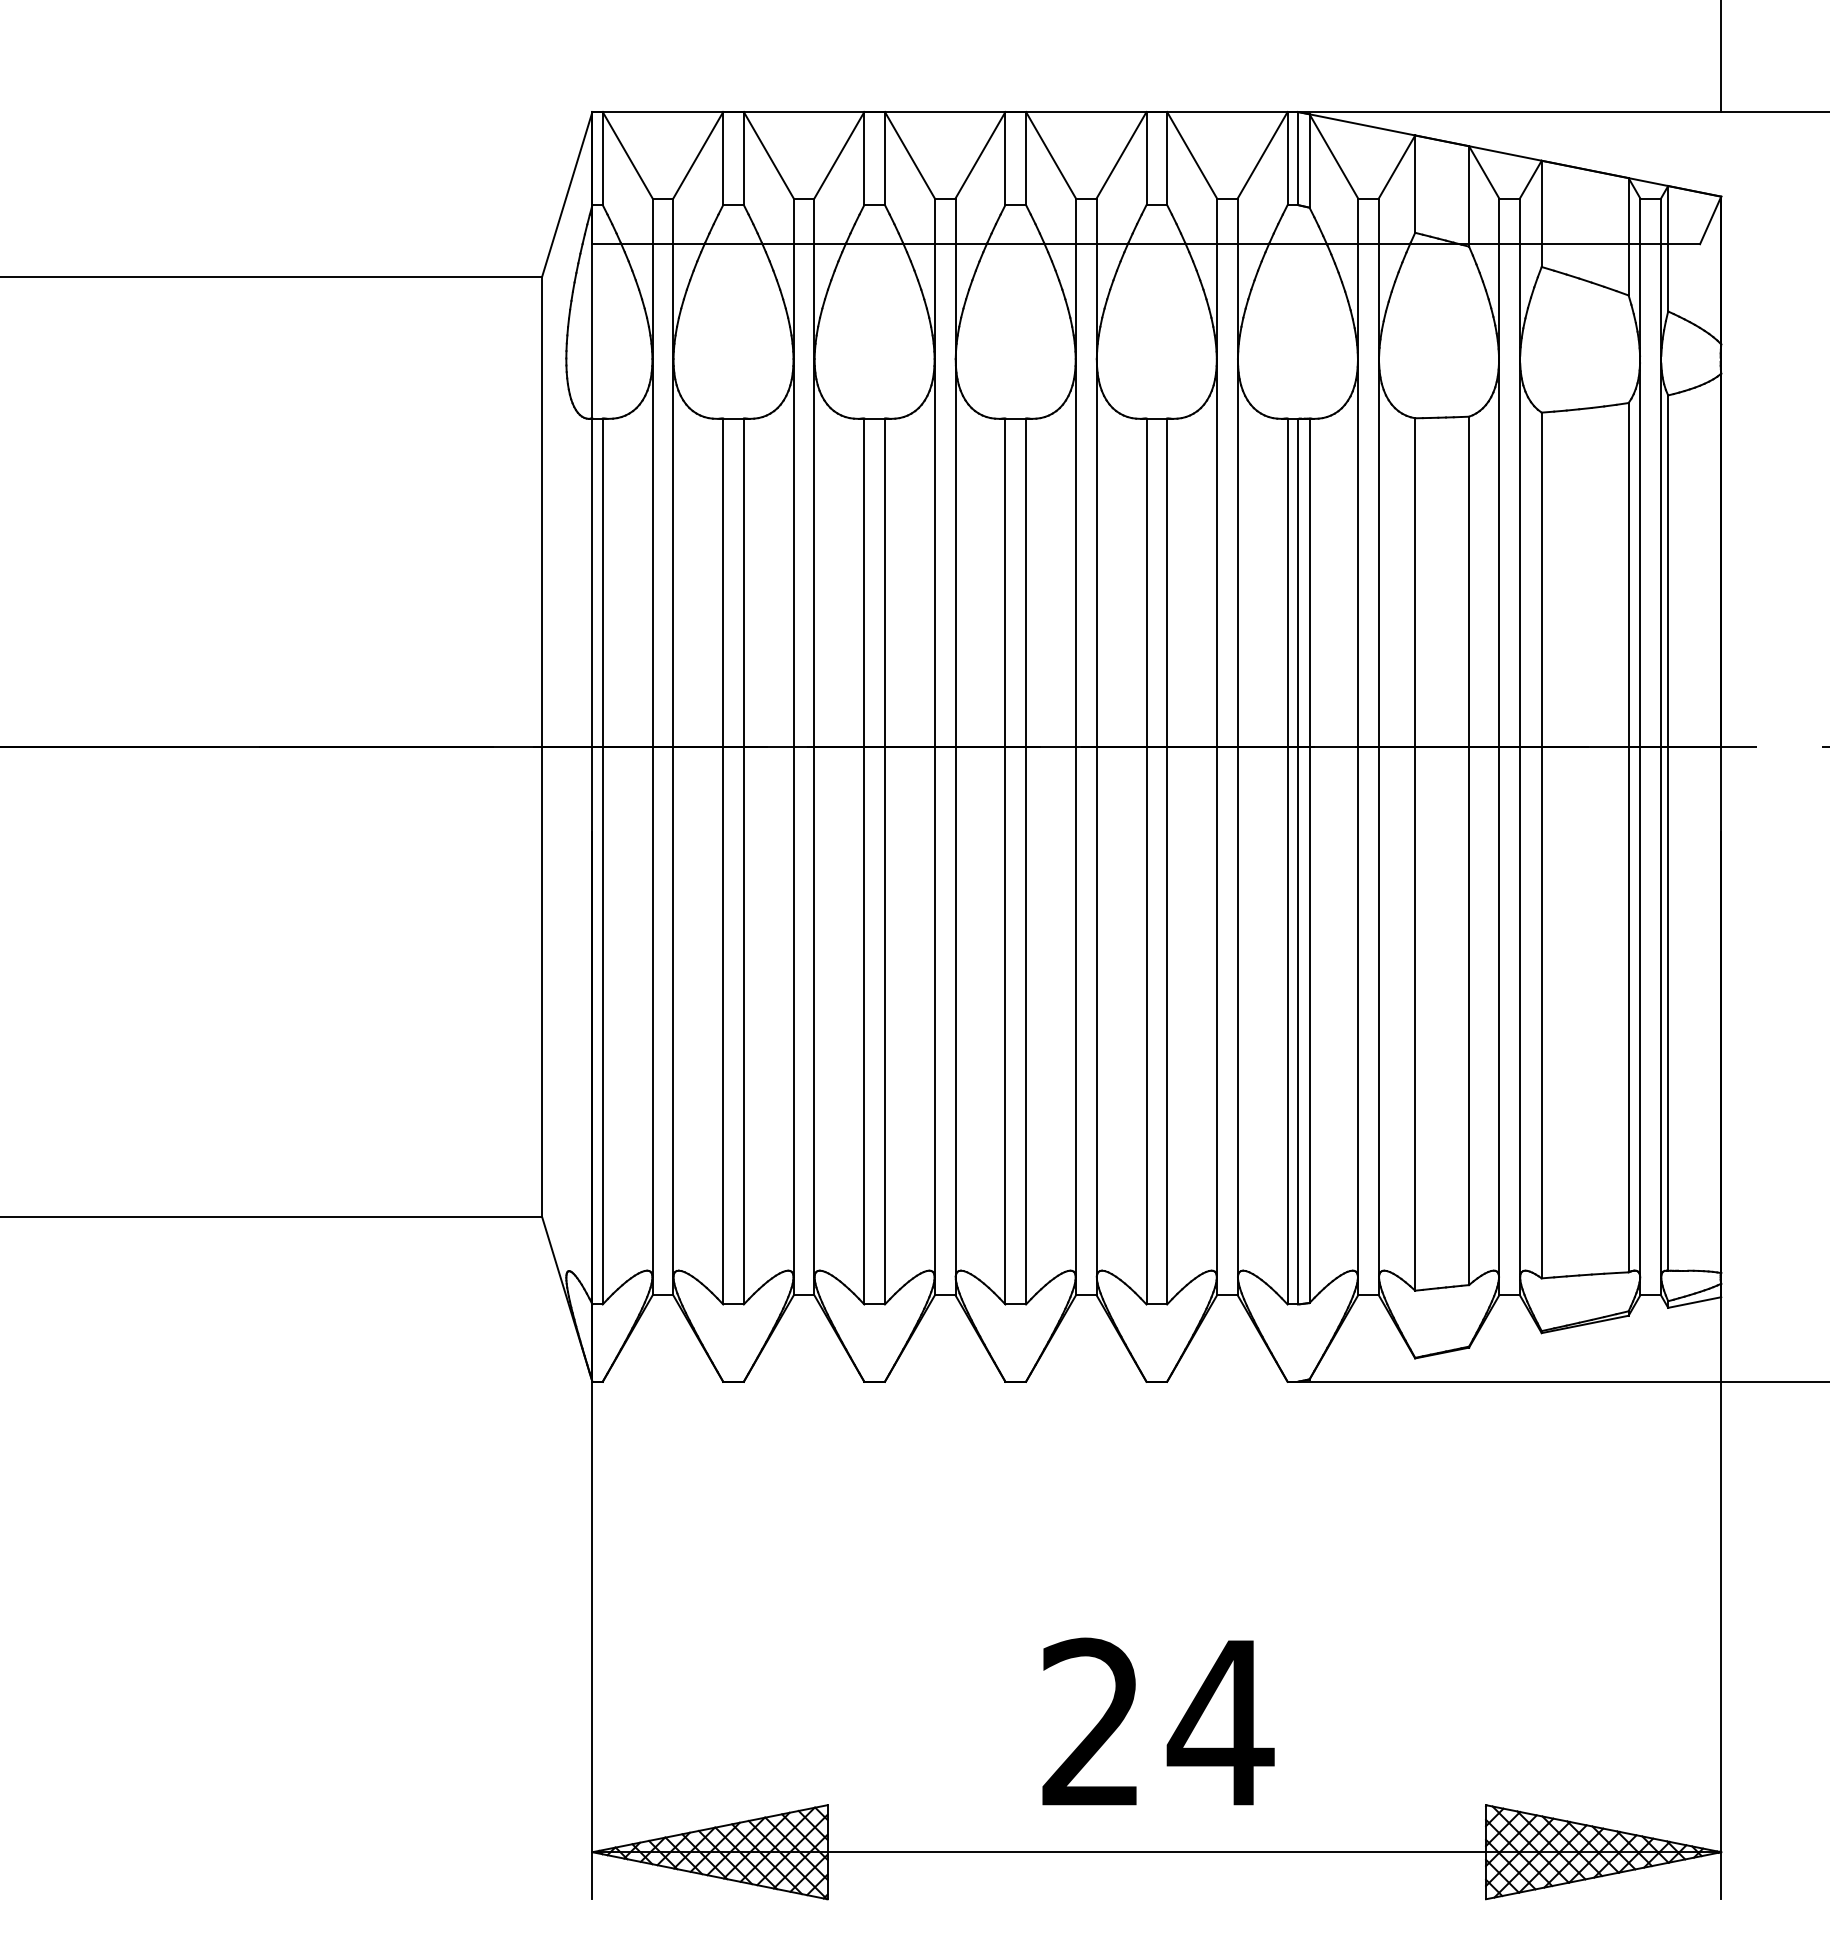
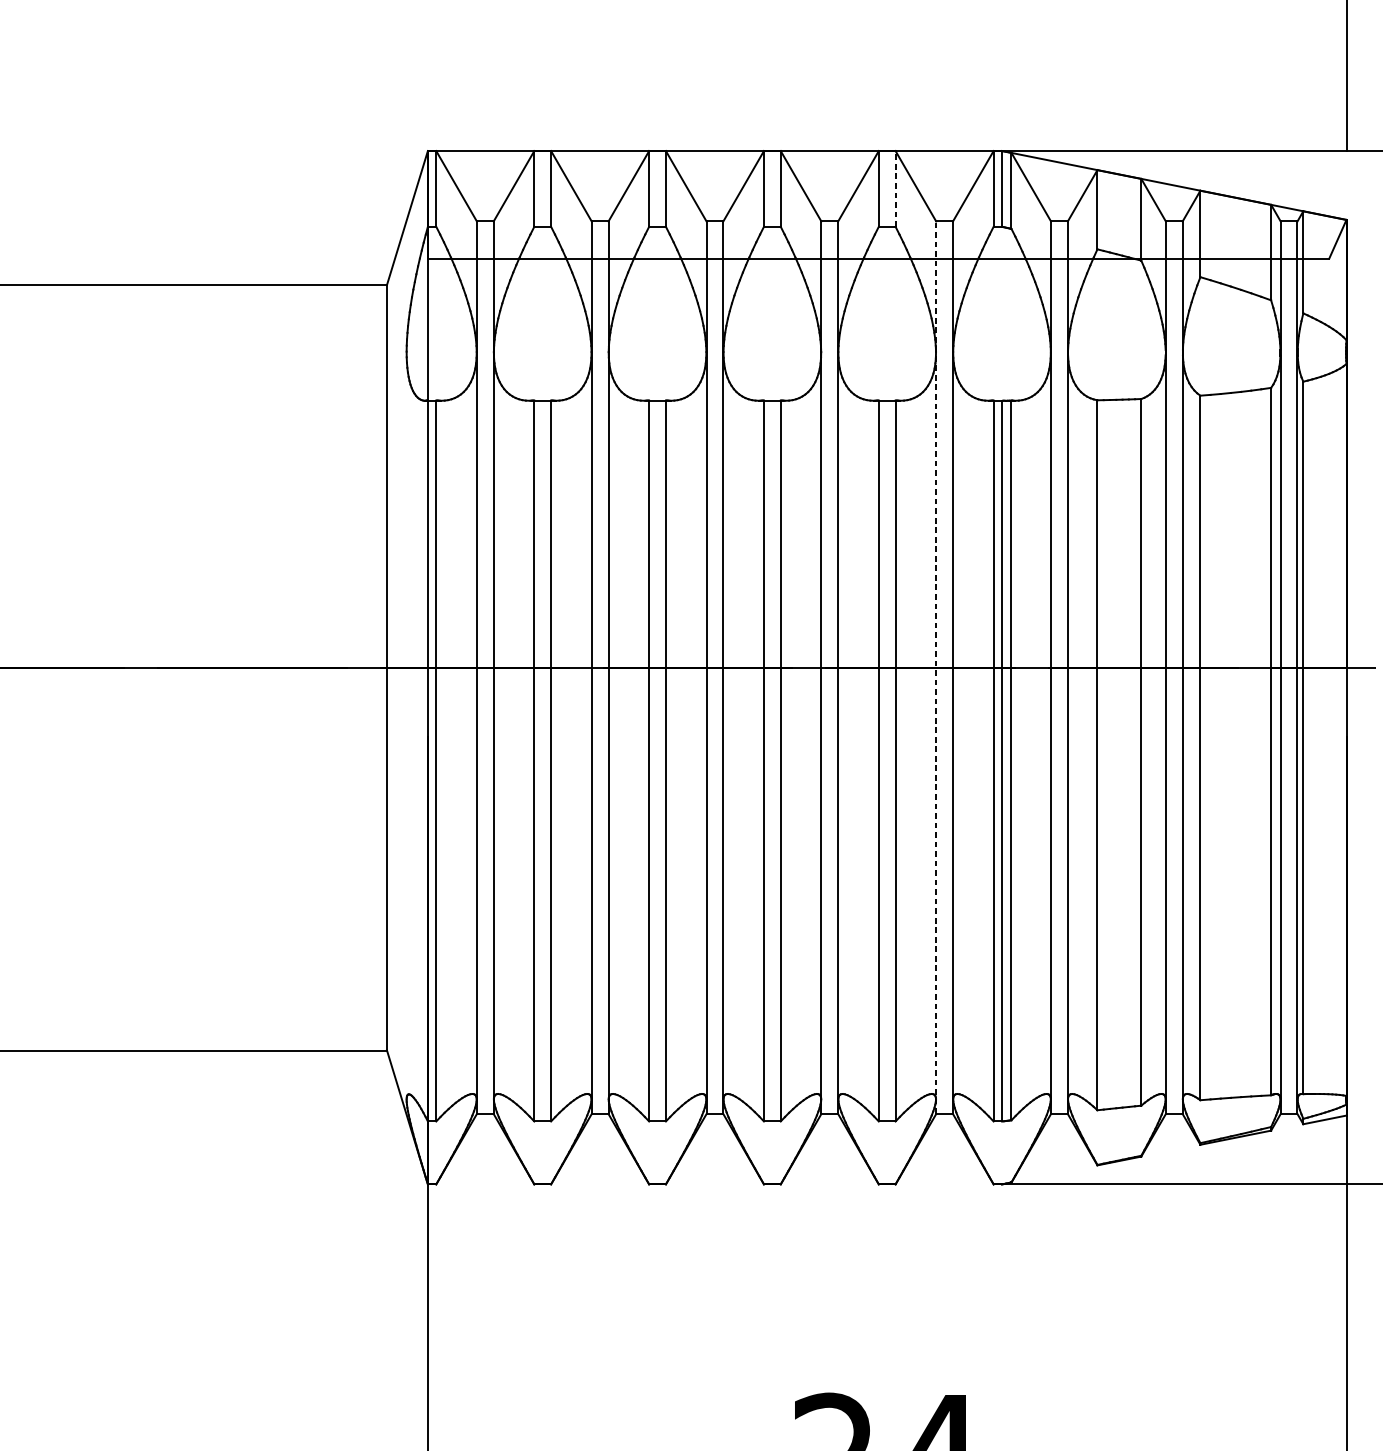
line: (1167, 158) -> (895, 188), solid -> dashed
line: (1217, 746) -> (936, 667), solid -> dashed

